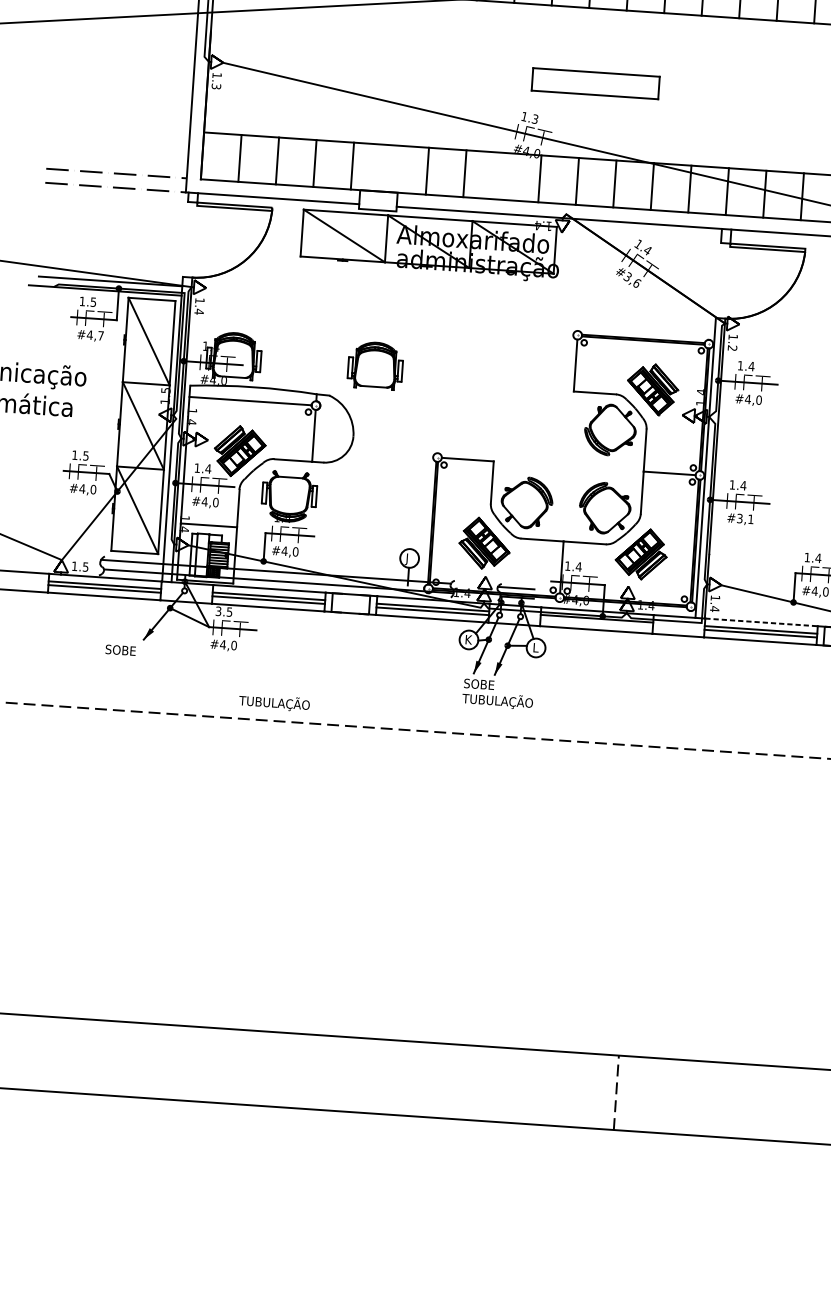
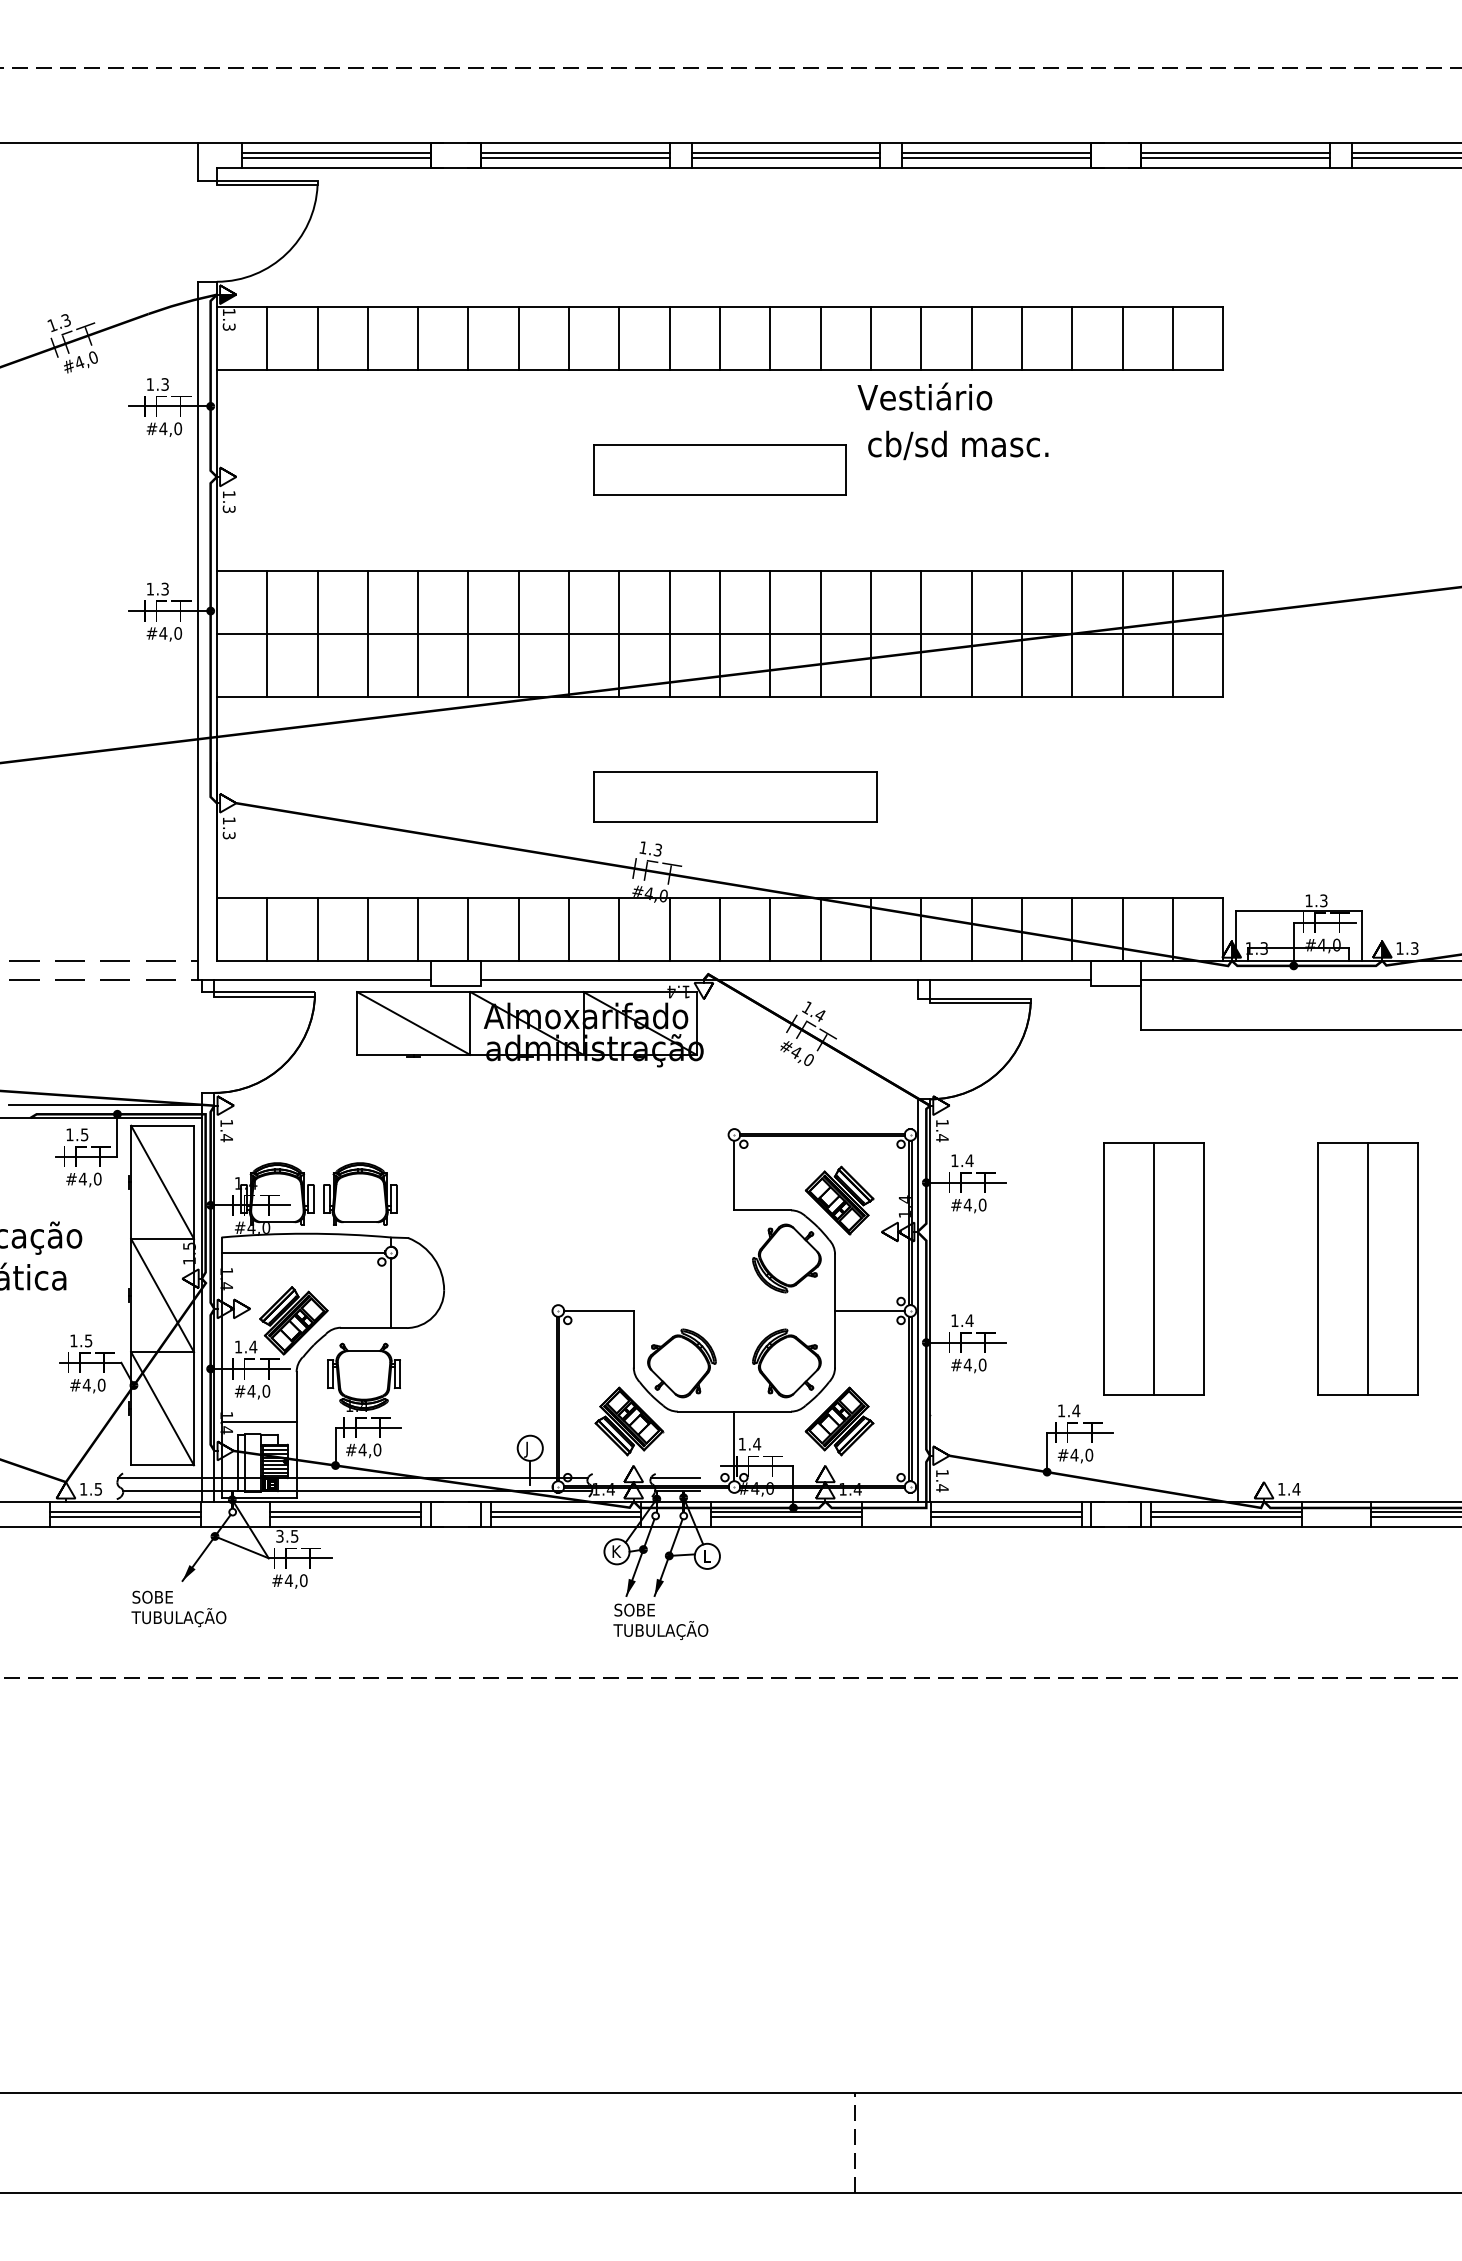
part: (595, 83) -> (735, 796), size x1.67
line: (389, 167) -> (468, 928), added
line: (502, 175) -> (619, 928), added
text: (632, 279) -> (802, 1055), #3,6 -> #4,0
text: (100, 335) -> (97, 1178), #4,7 -> #4,0
text: (732, 348) -> (942, 1138), 1.2 -> 1.4
part: (375, 365) -> (360, 1193), moved
text: (744, 518) -> (974, 1364), #3,1 -> #4,0
line: (596, 622) -> (785, 1516), added
line: (761, 622) -> (1006, 1501), dashed -> solid
text: (274, 702) -> (178, 1617), moved

